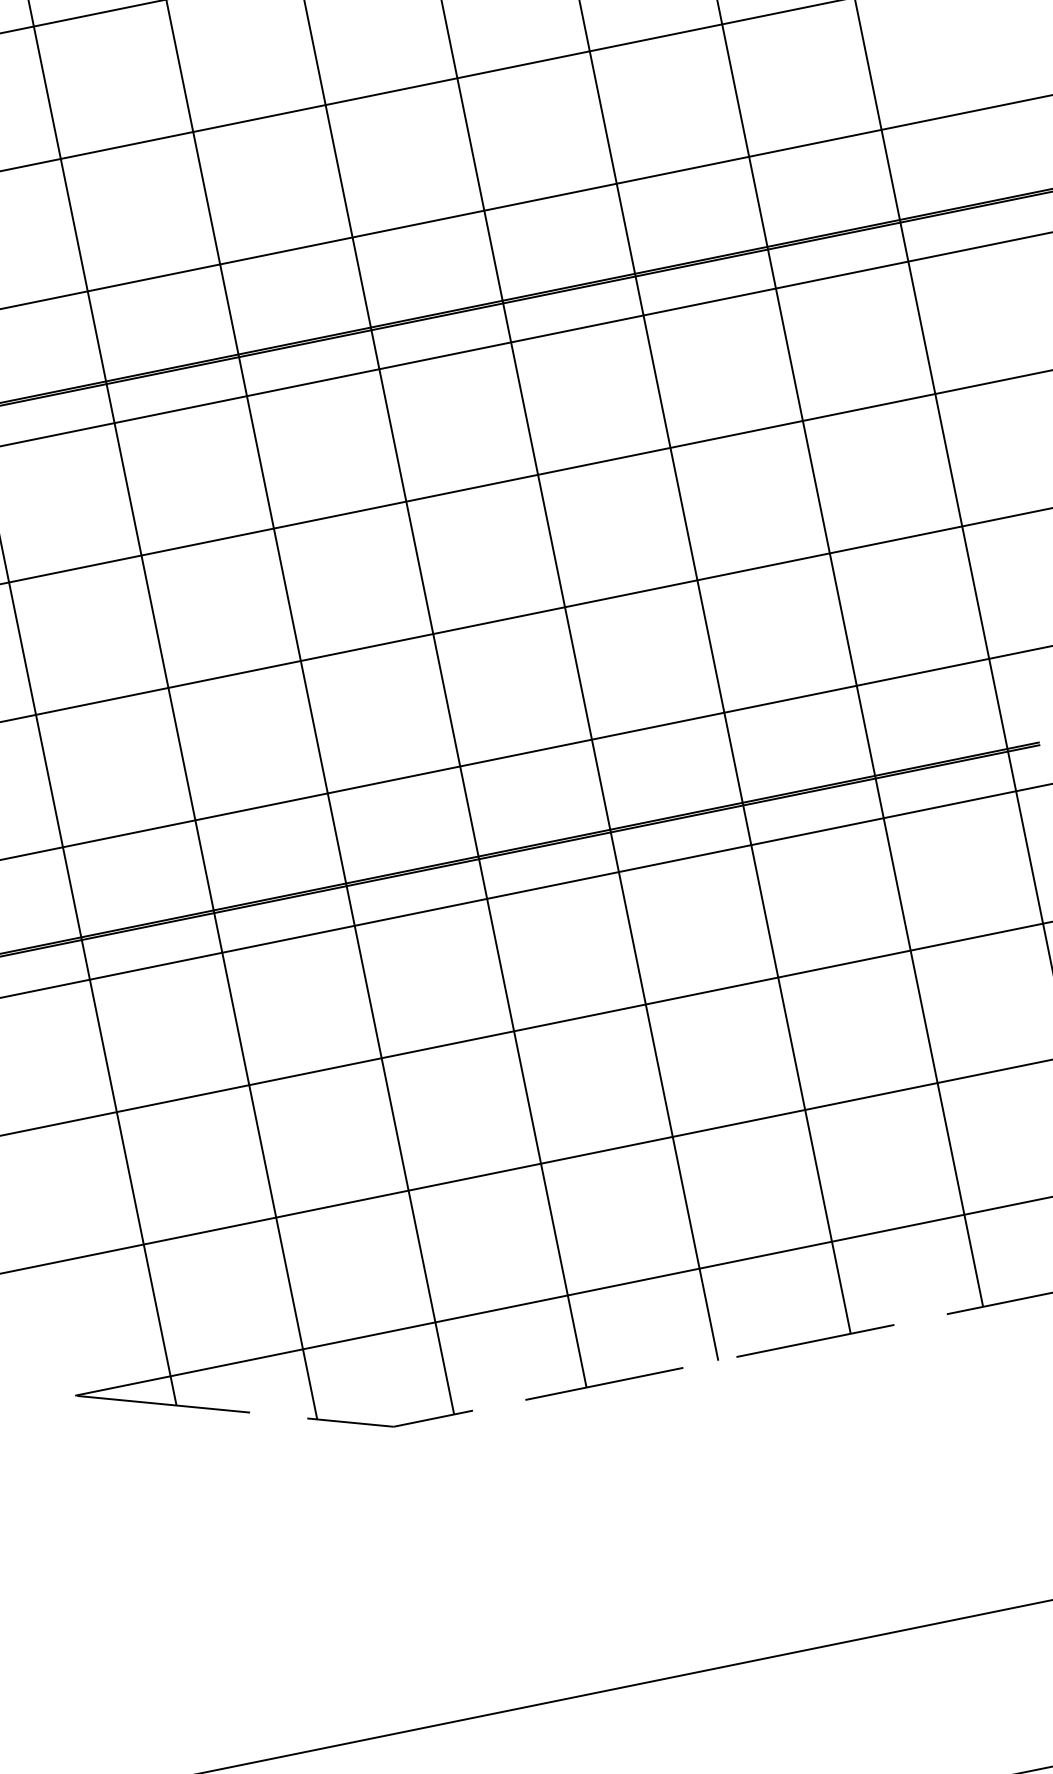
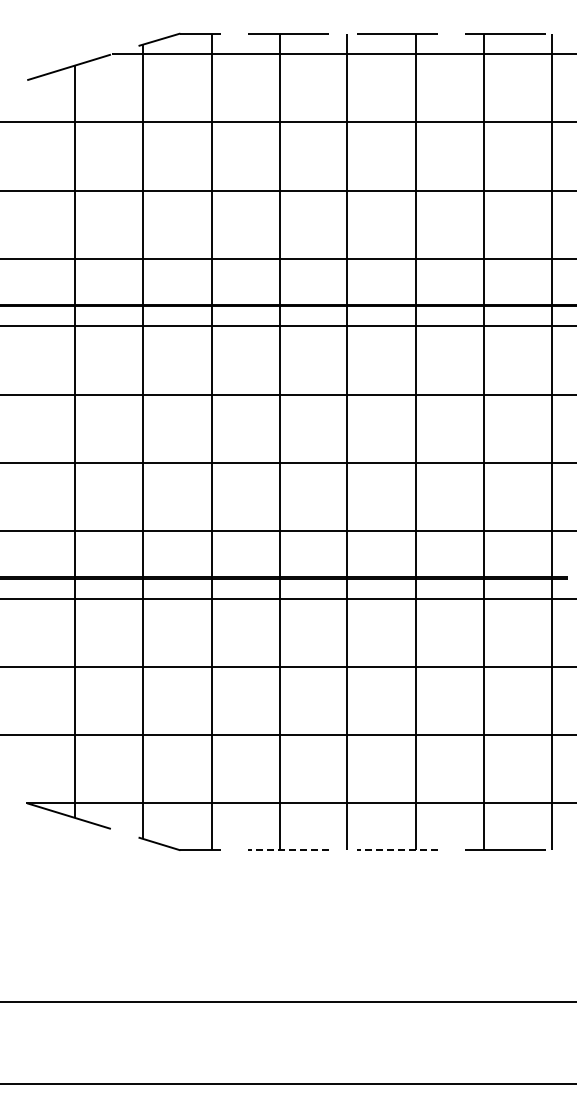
line: (815, 1341) -> (397, 850), solid -> dashed
line: (603, 1384) -> (288, 850), solid -> dashed

